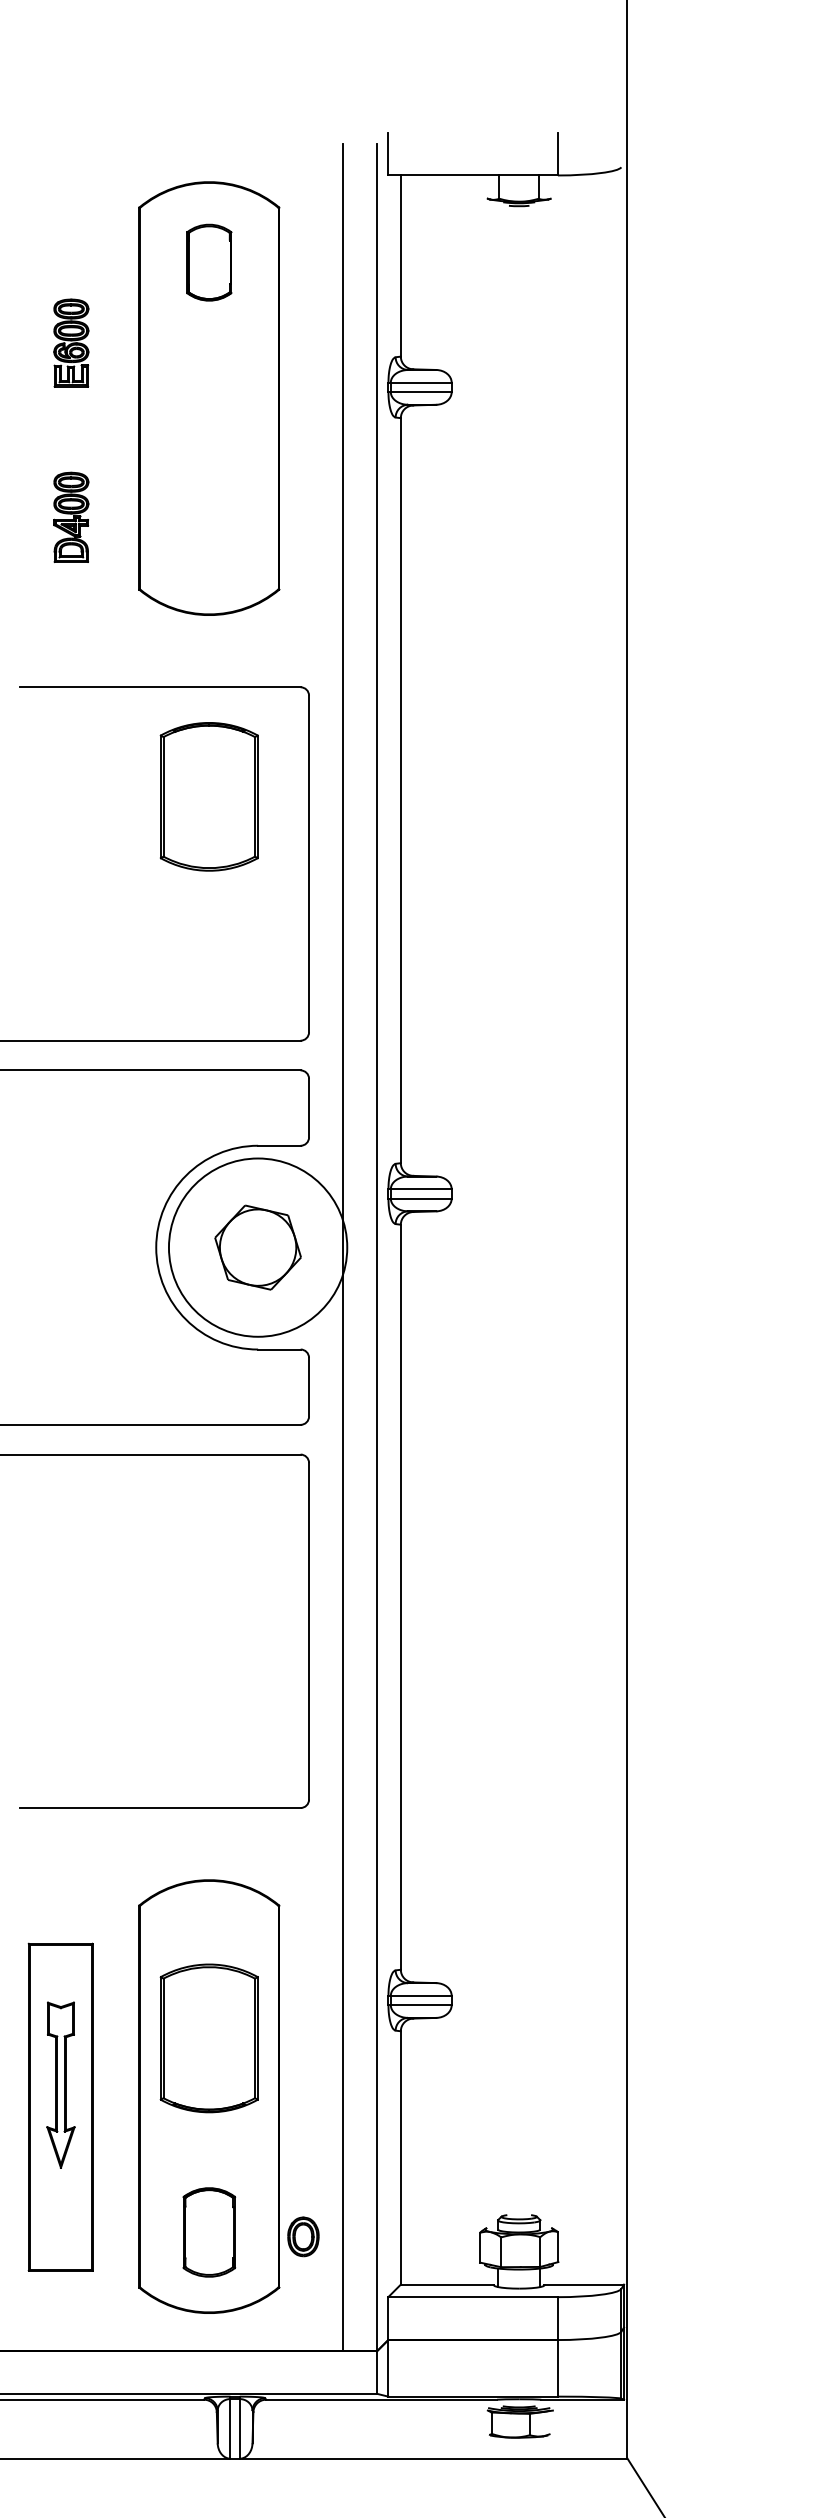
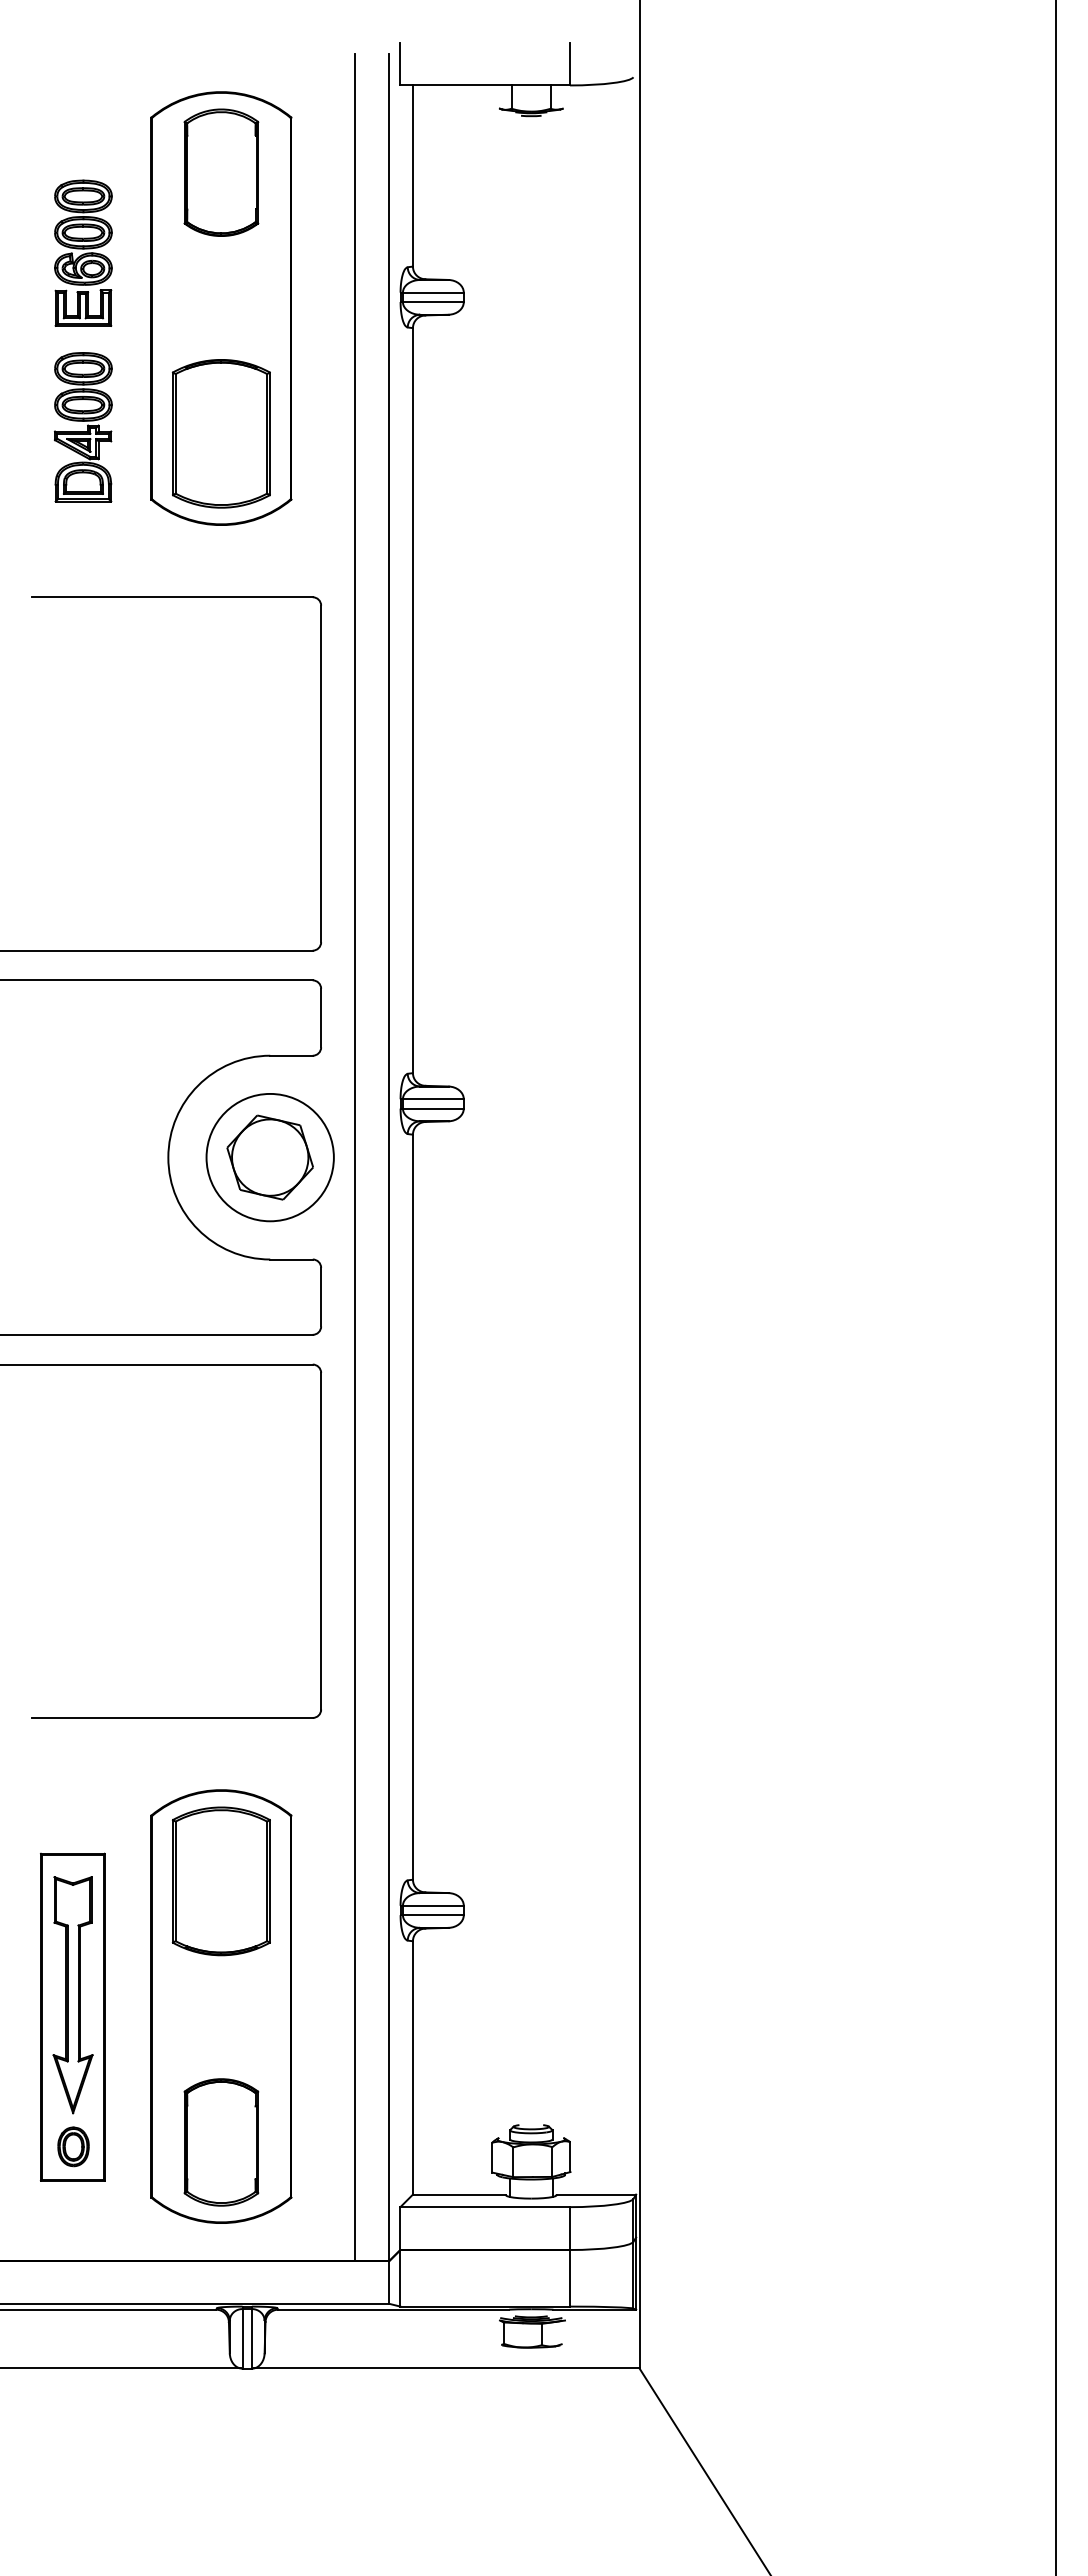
part: (209, 262) -> (221, 172), size x1.67
part: (71, 342) -> (83, 252), size x1.67
part: (71, 517) -> (83, 427), size x1.67
part: (208, 796) -> (220, 433), moved
circle: (257, 1247) -> (269, 1157), size x0.71
part: (208, 2038) -> (220, 1881), moved
part: (60, 2085) -> (72, 1995), size x1.43
part: (209, 2232) -> (221, 2142), size x1.43
part: (303, 2236) -> (73, 2146), moved

